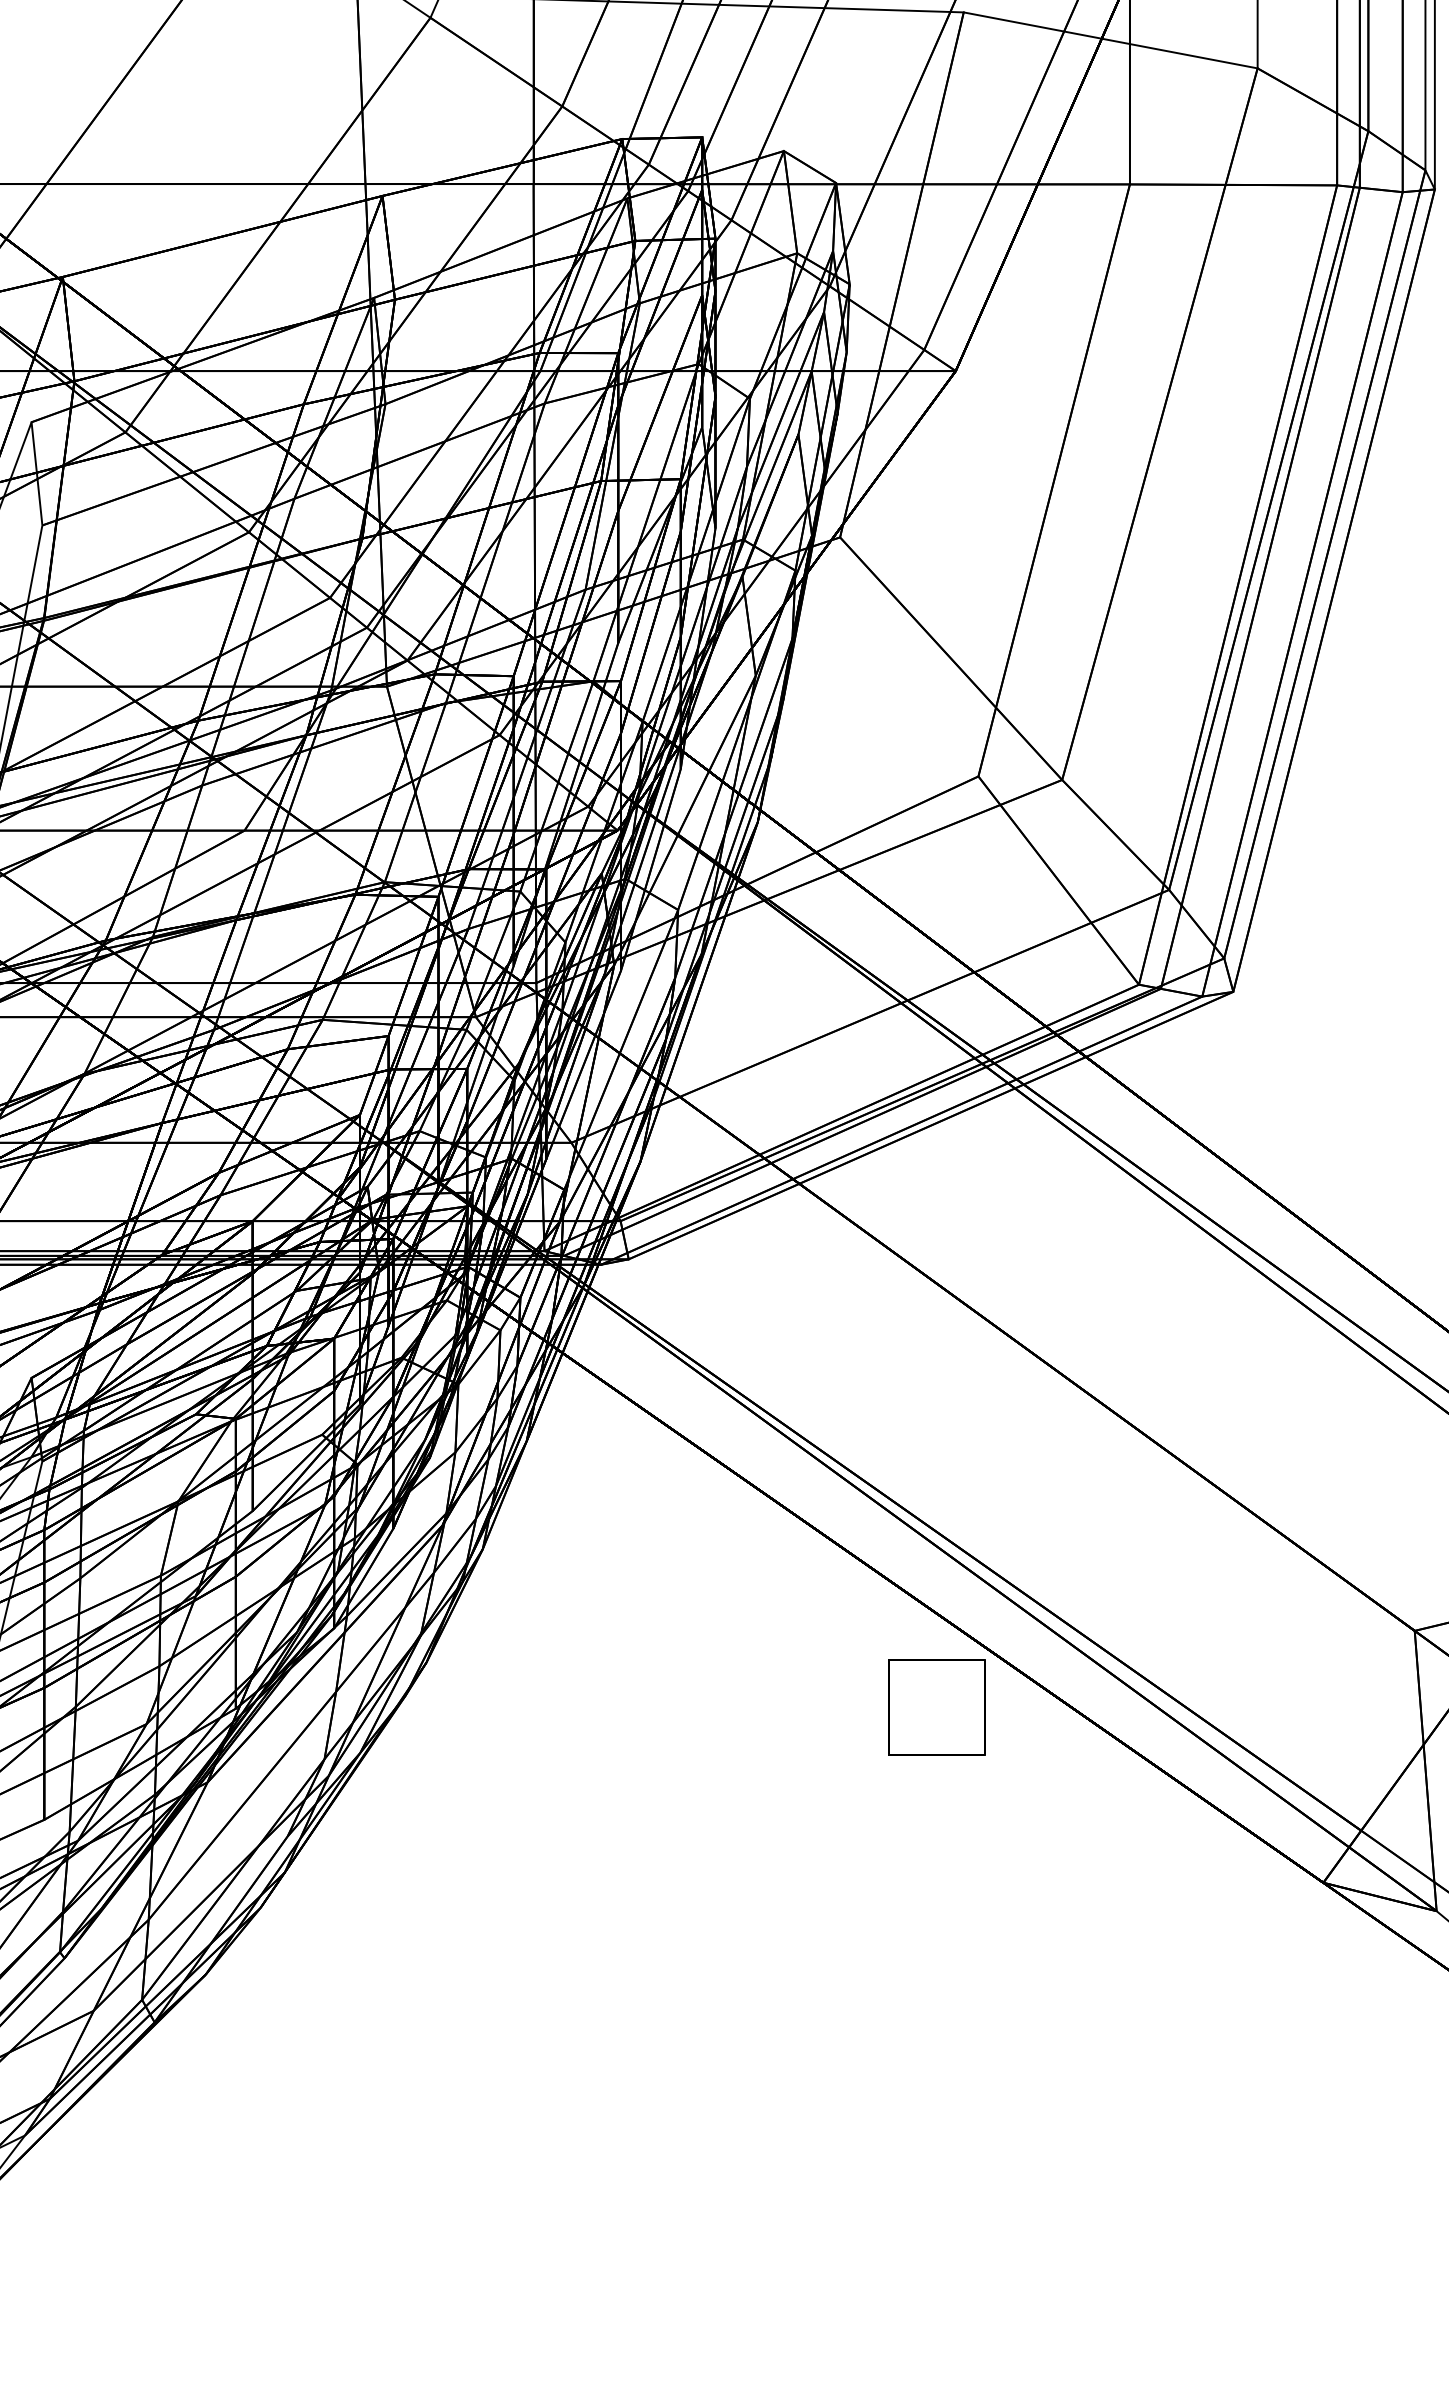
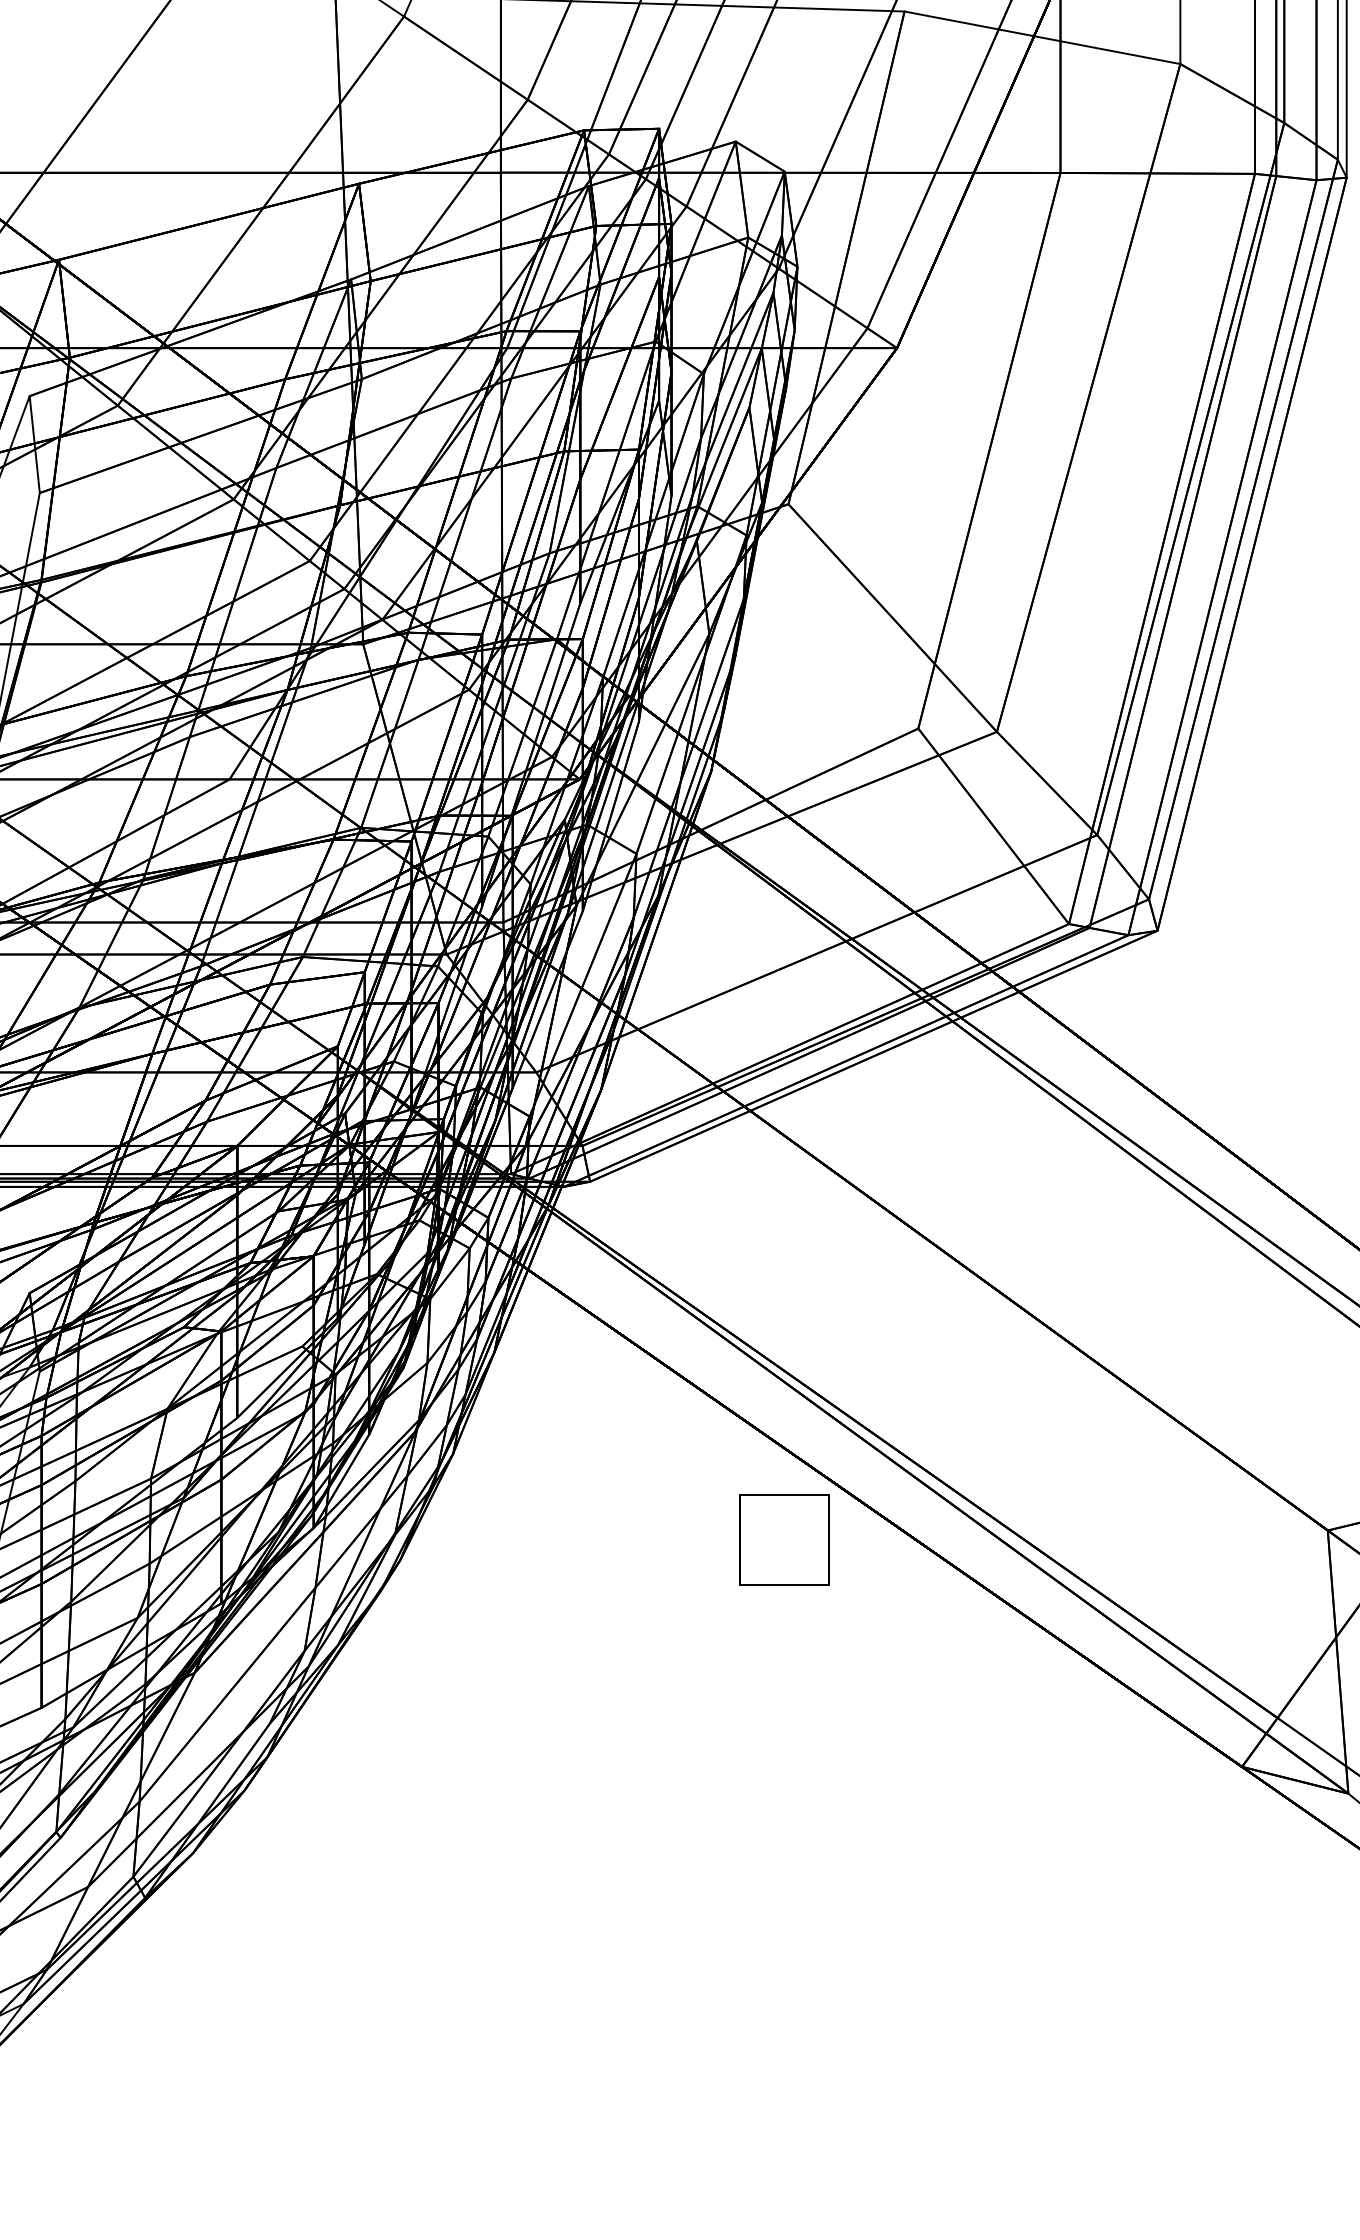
part: (937, 1706) -> (784, 1539), moved

